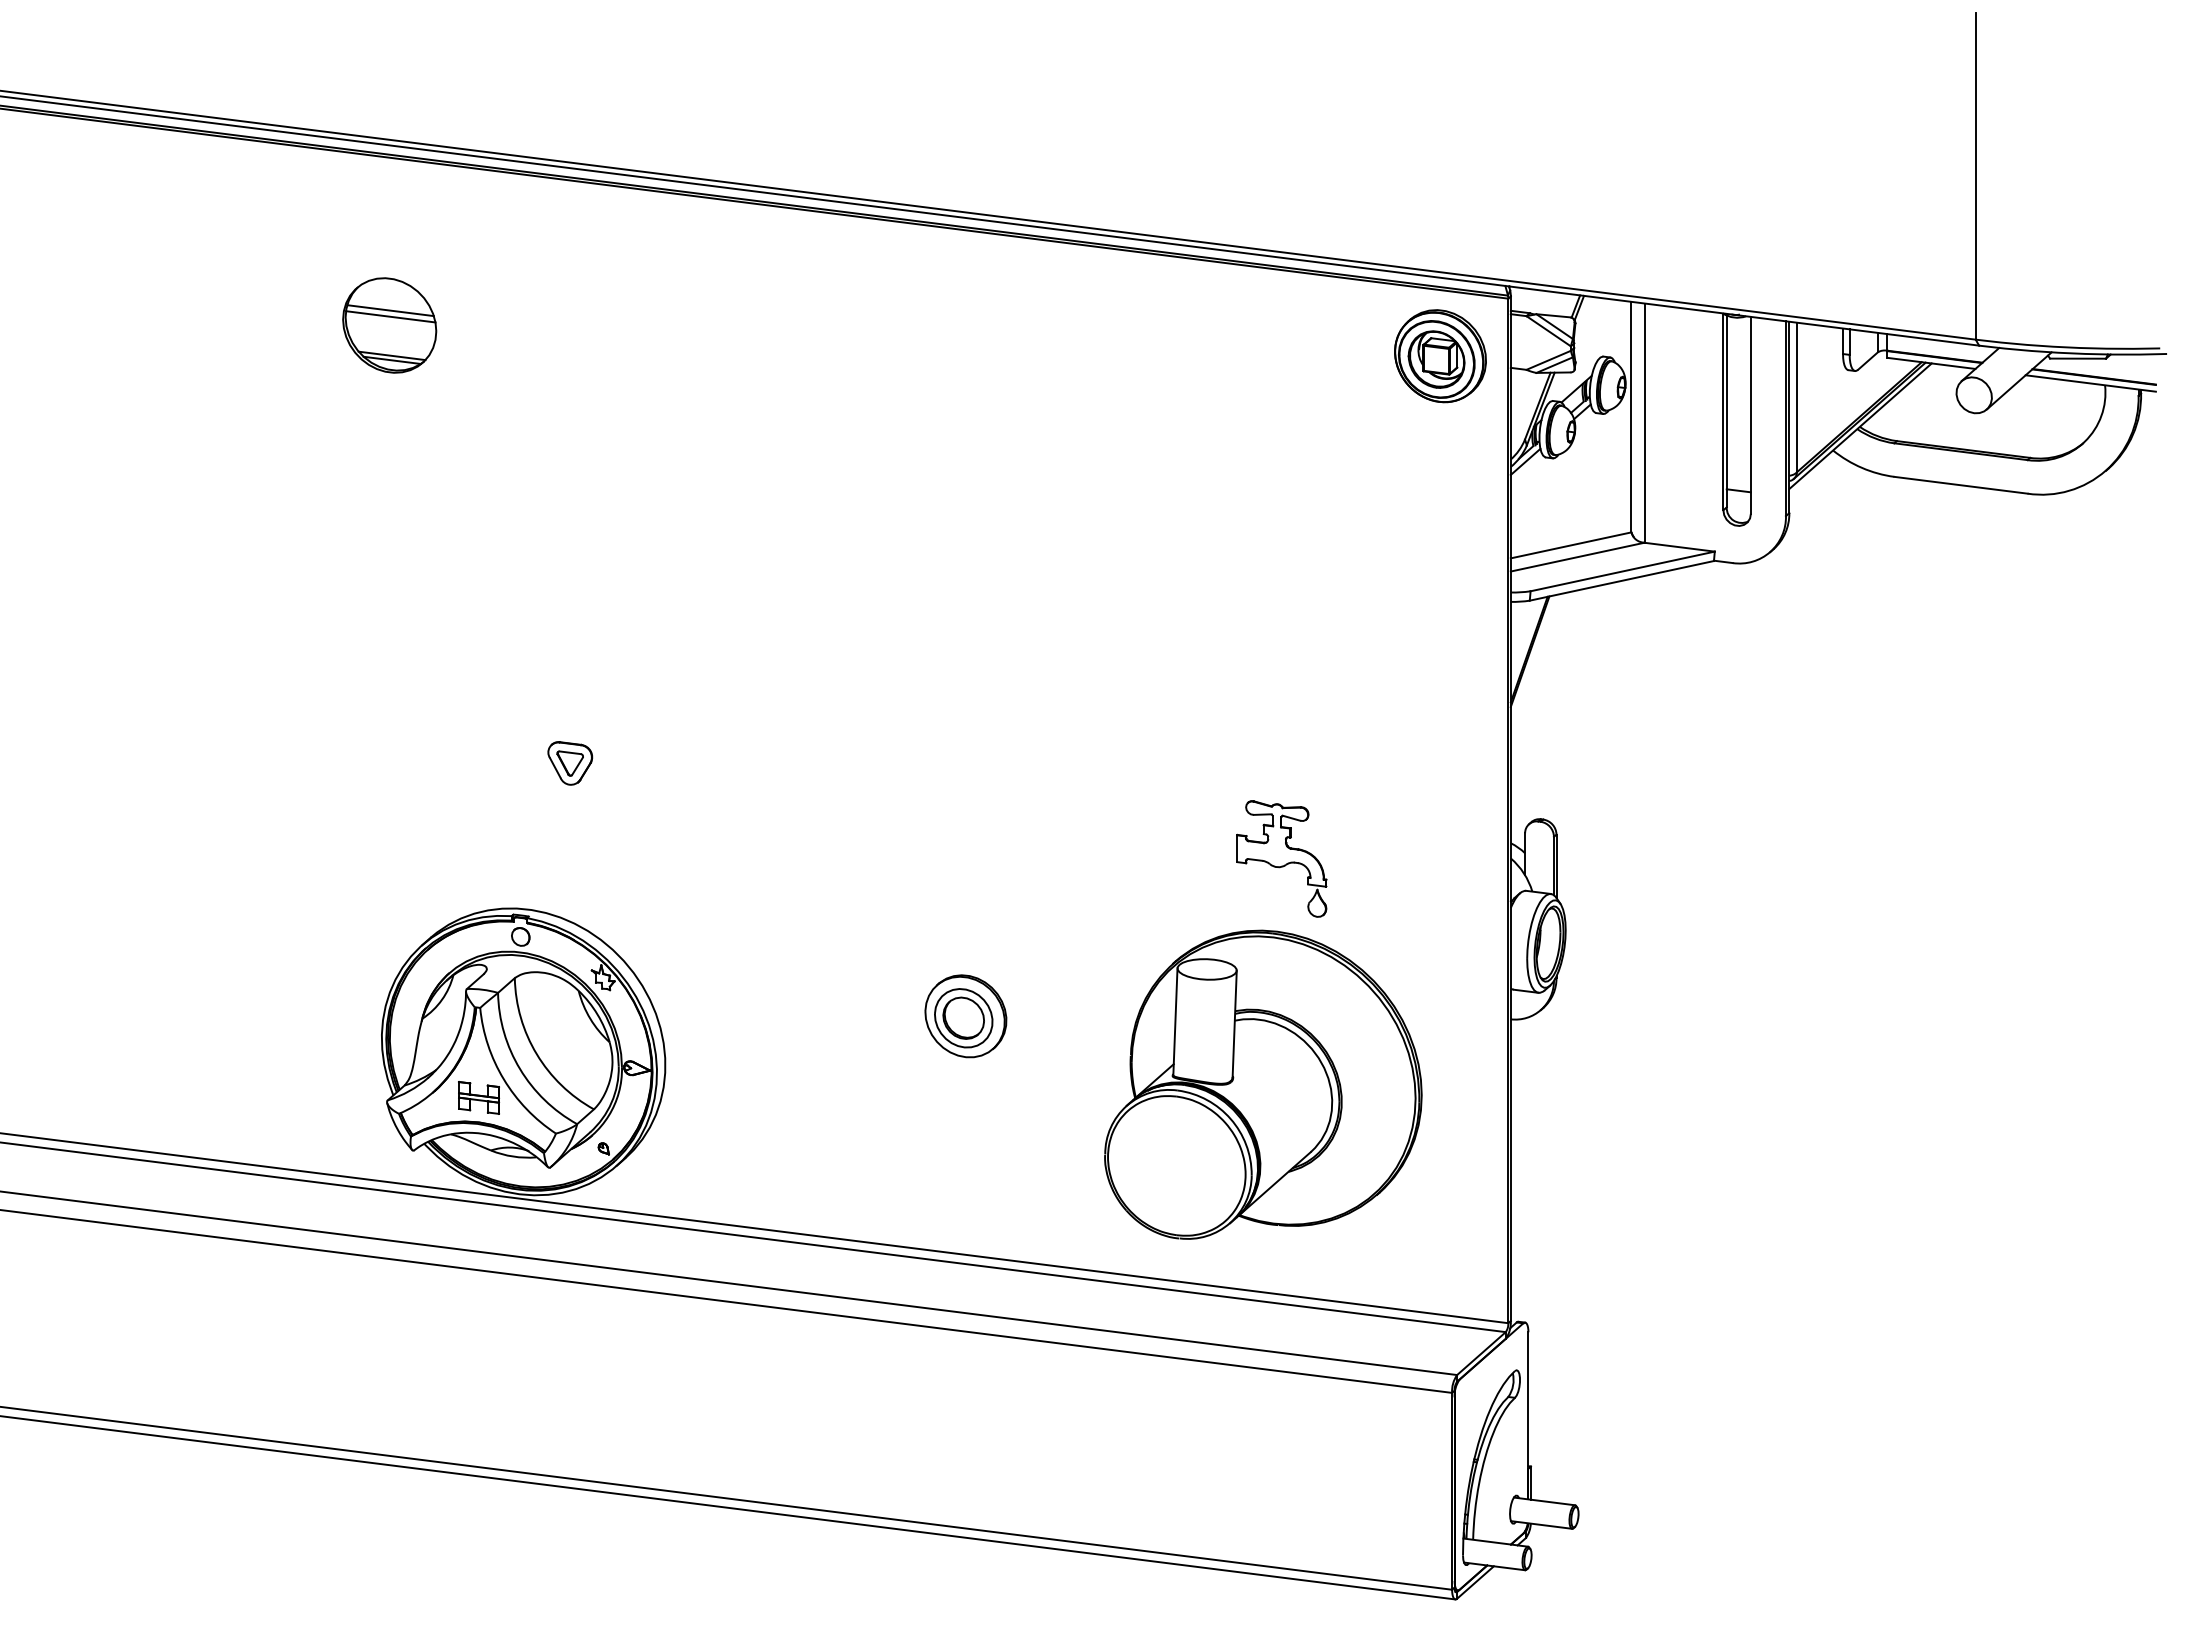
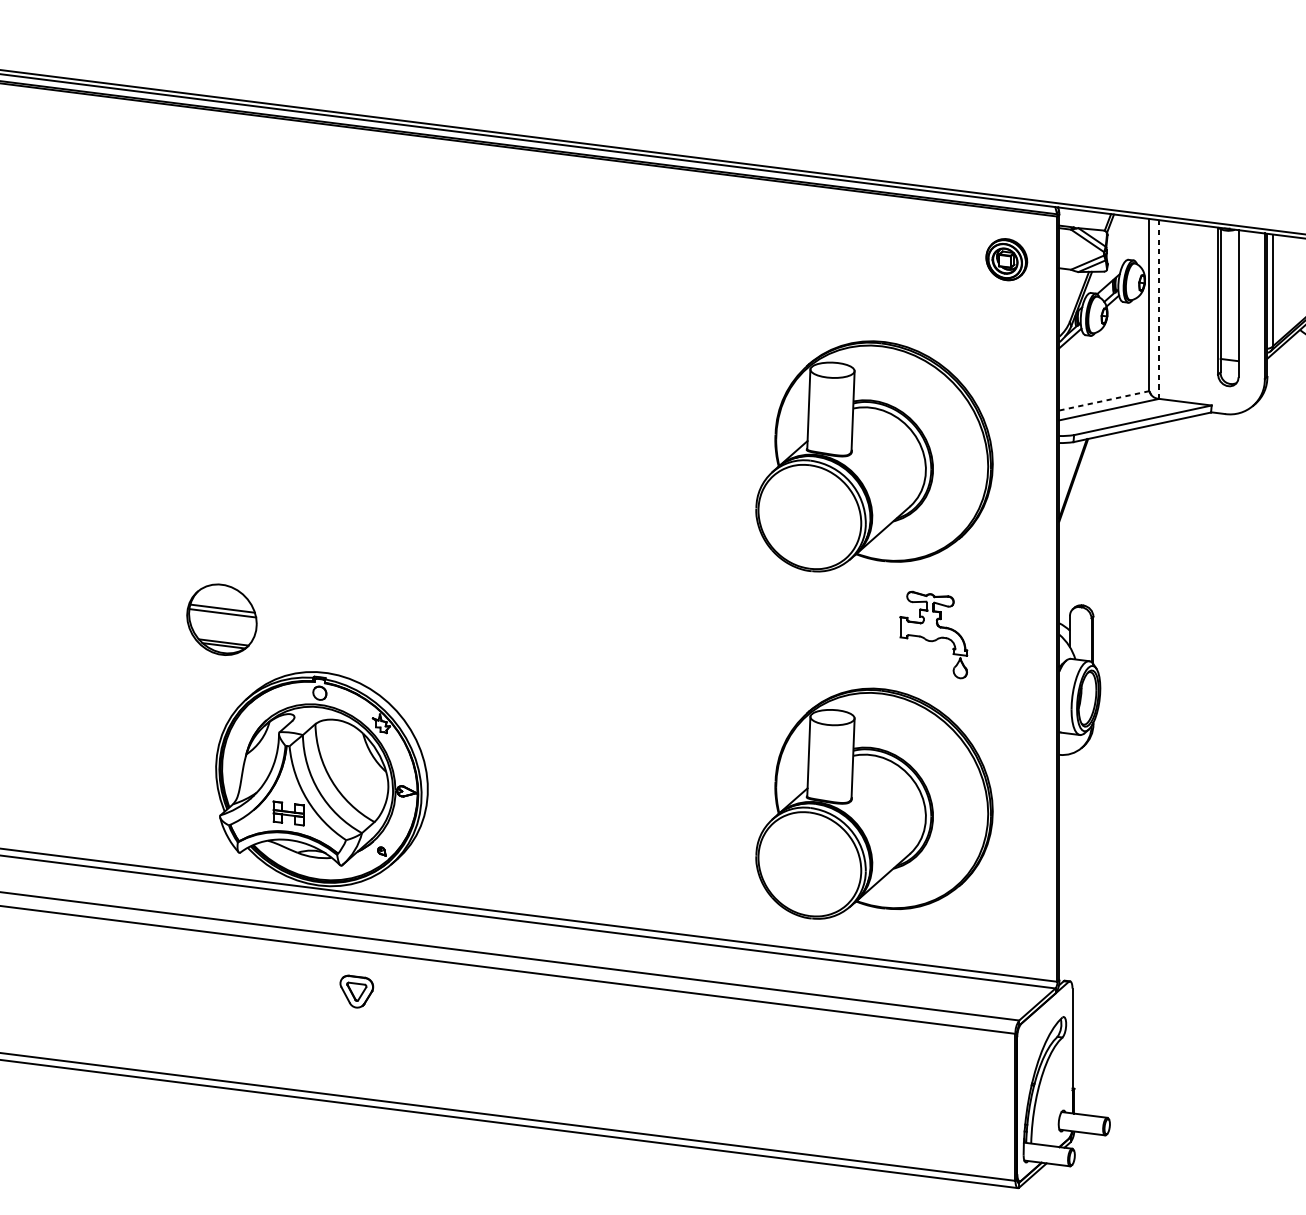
part: (389, 325) -> (221, 619), moved
part: (1440, 356) -> (1006, 259), size x0.6
line: (1644, 423) -> (1159, 309), solid -> dashed
line: (1571, 545) -> (1104, 400), solid -> dashed
part: (1263, 619) -> (874, 456), added
part: (570, 763) -> (357, 991), moved
part: (1281, 858) -> (933, 634), moved
part: (965, 1016) -> (652, 752), removed

